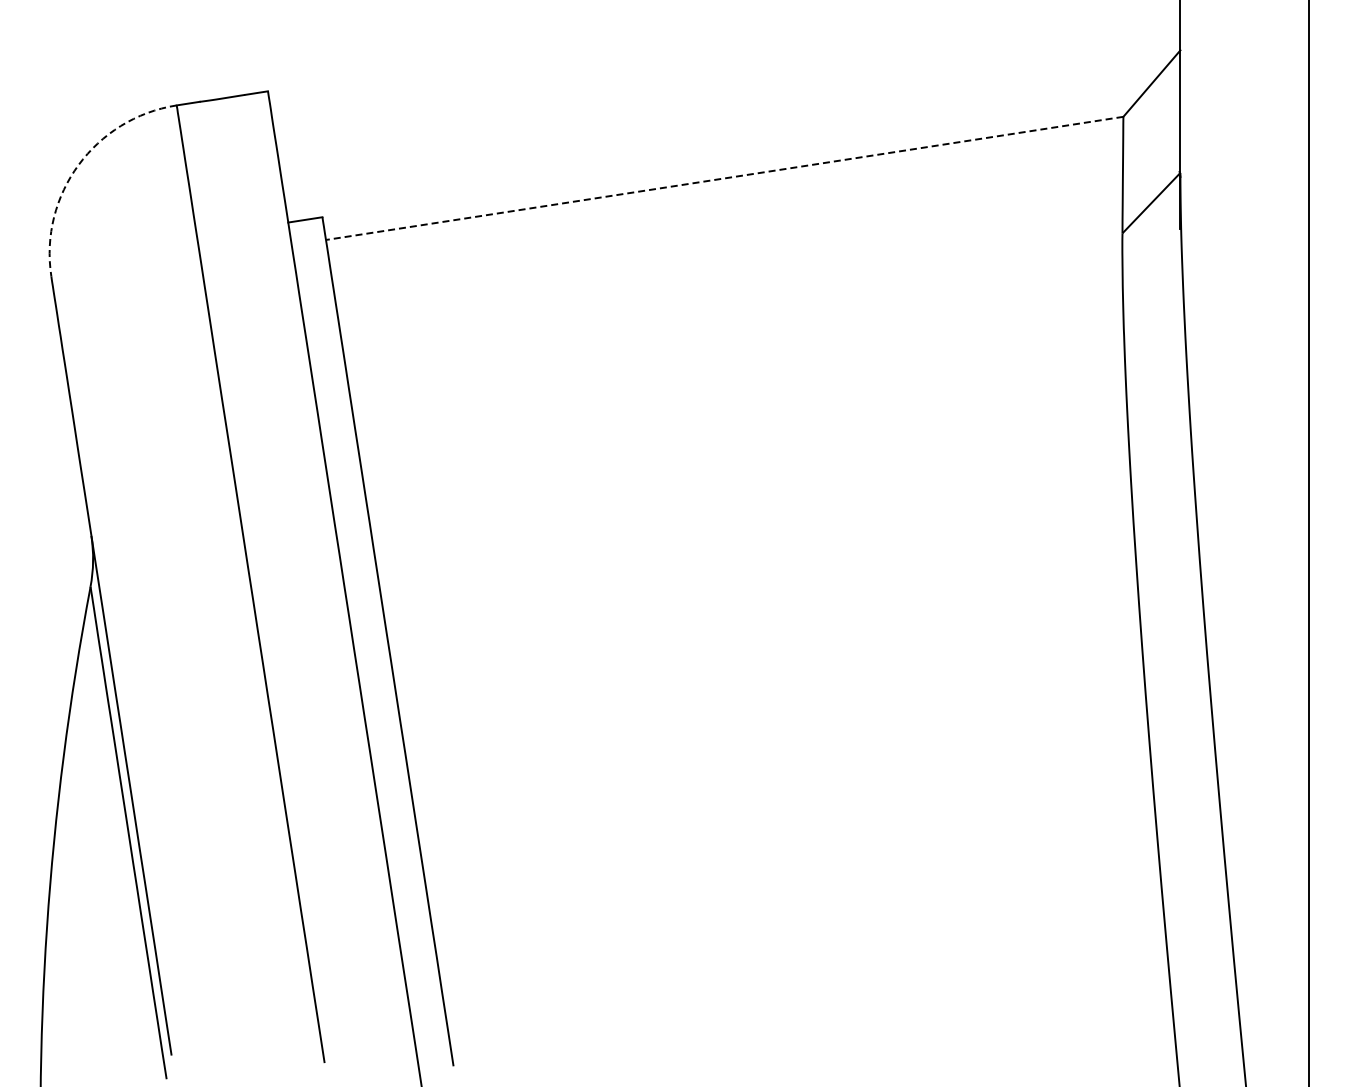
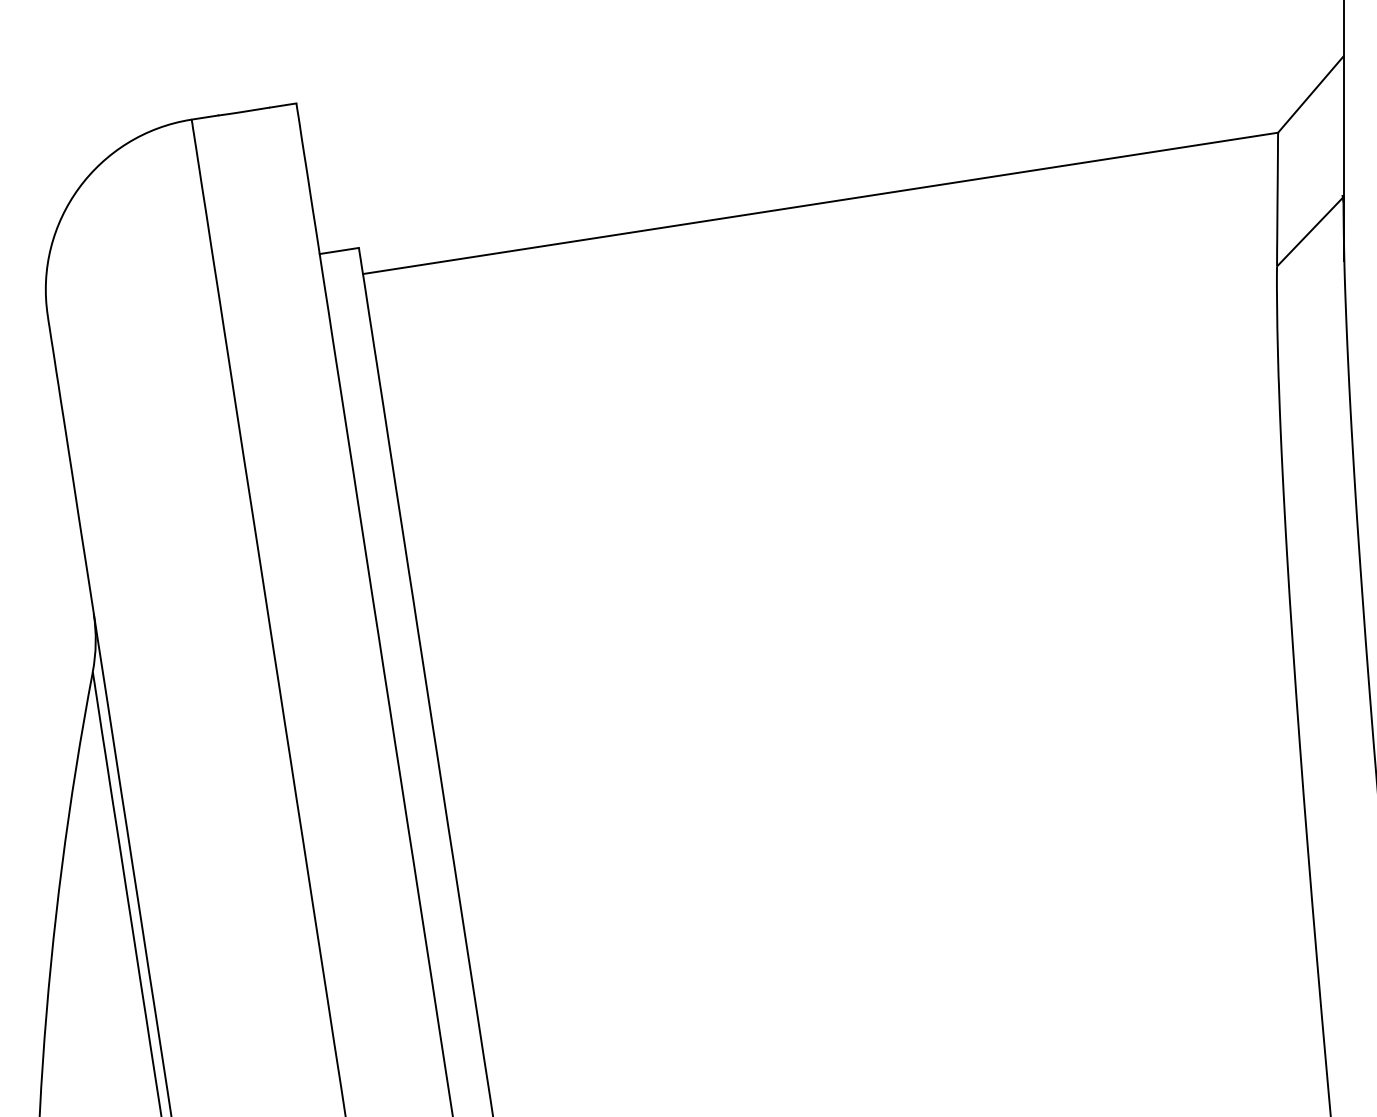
arc: (78, 165) -> (78, 188), dashed -> solid
line: (724, 178) -> (820, 203), dashed -> solid

